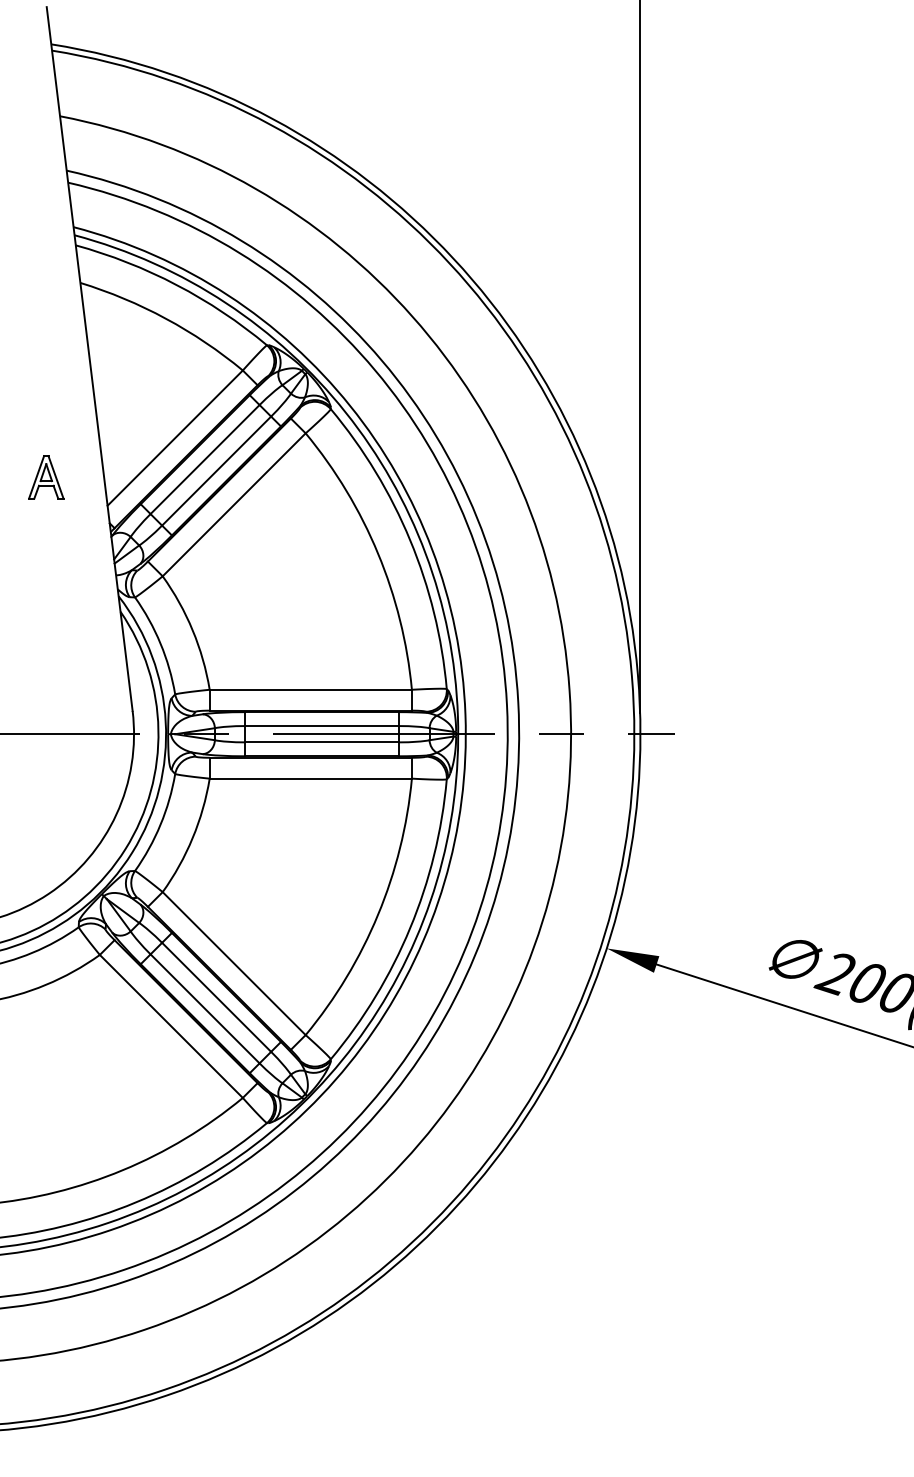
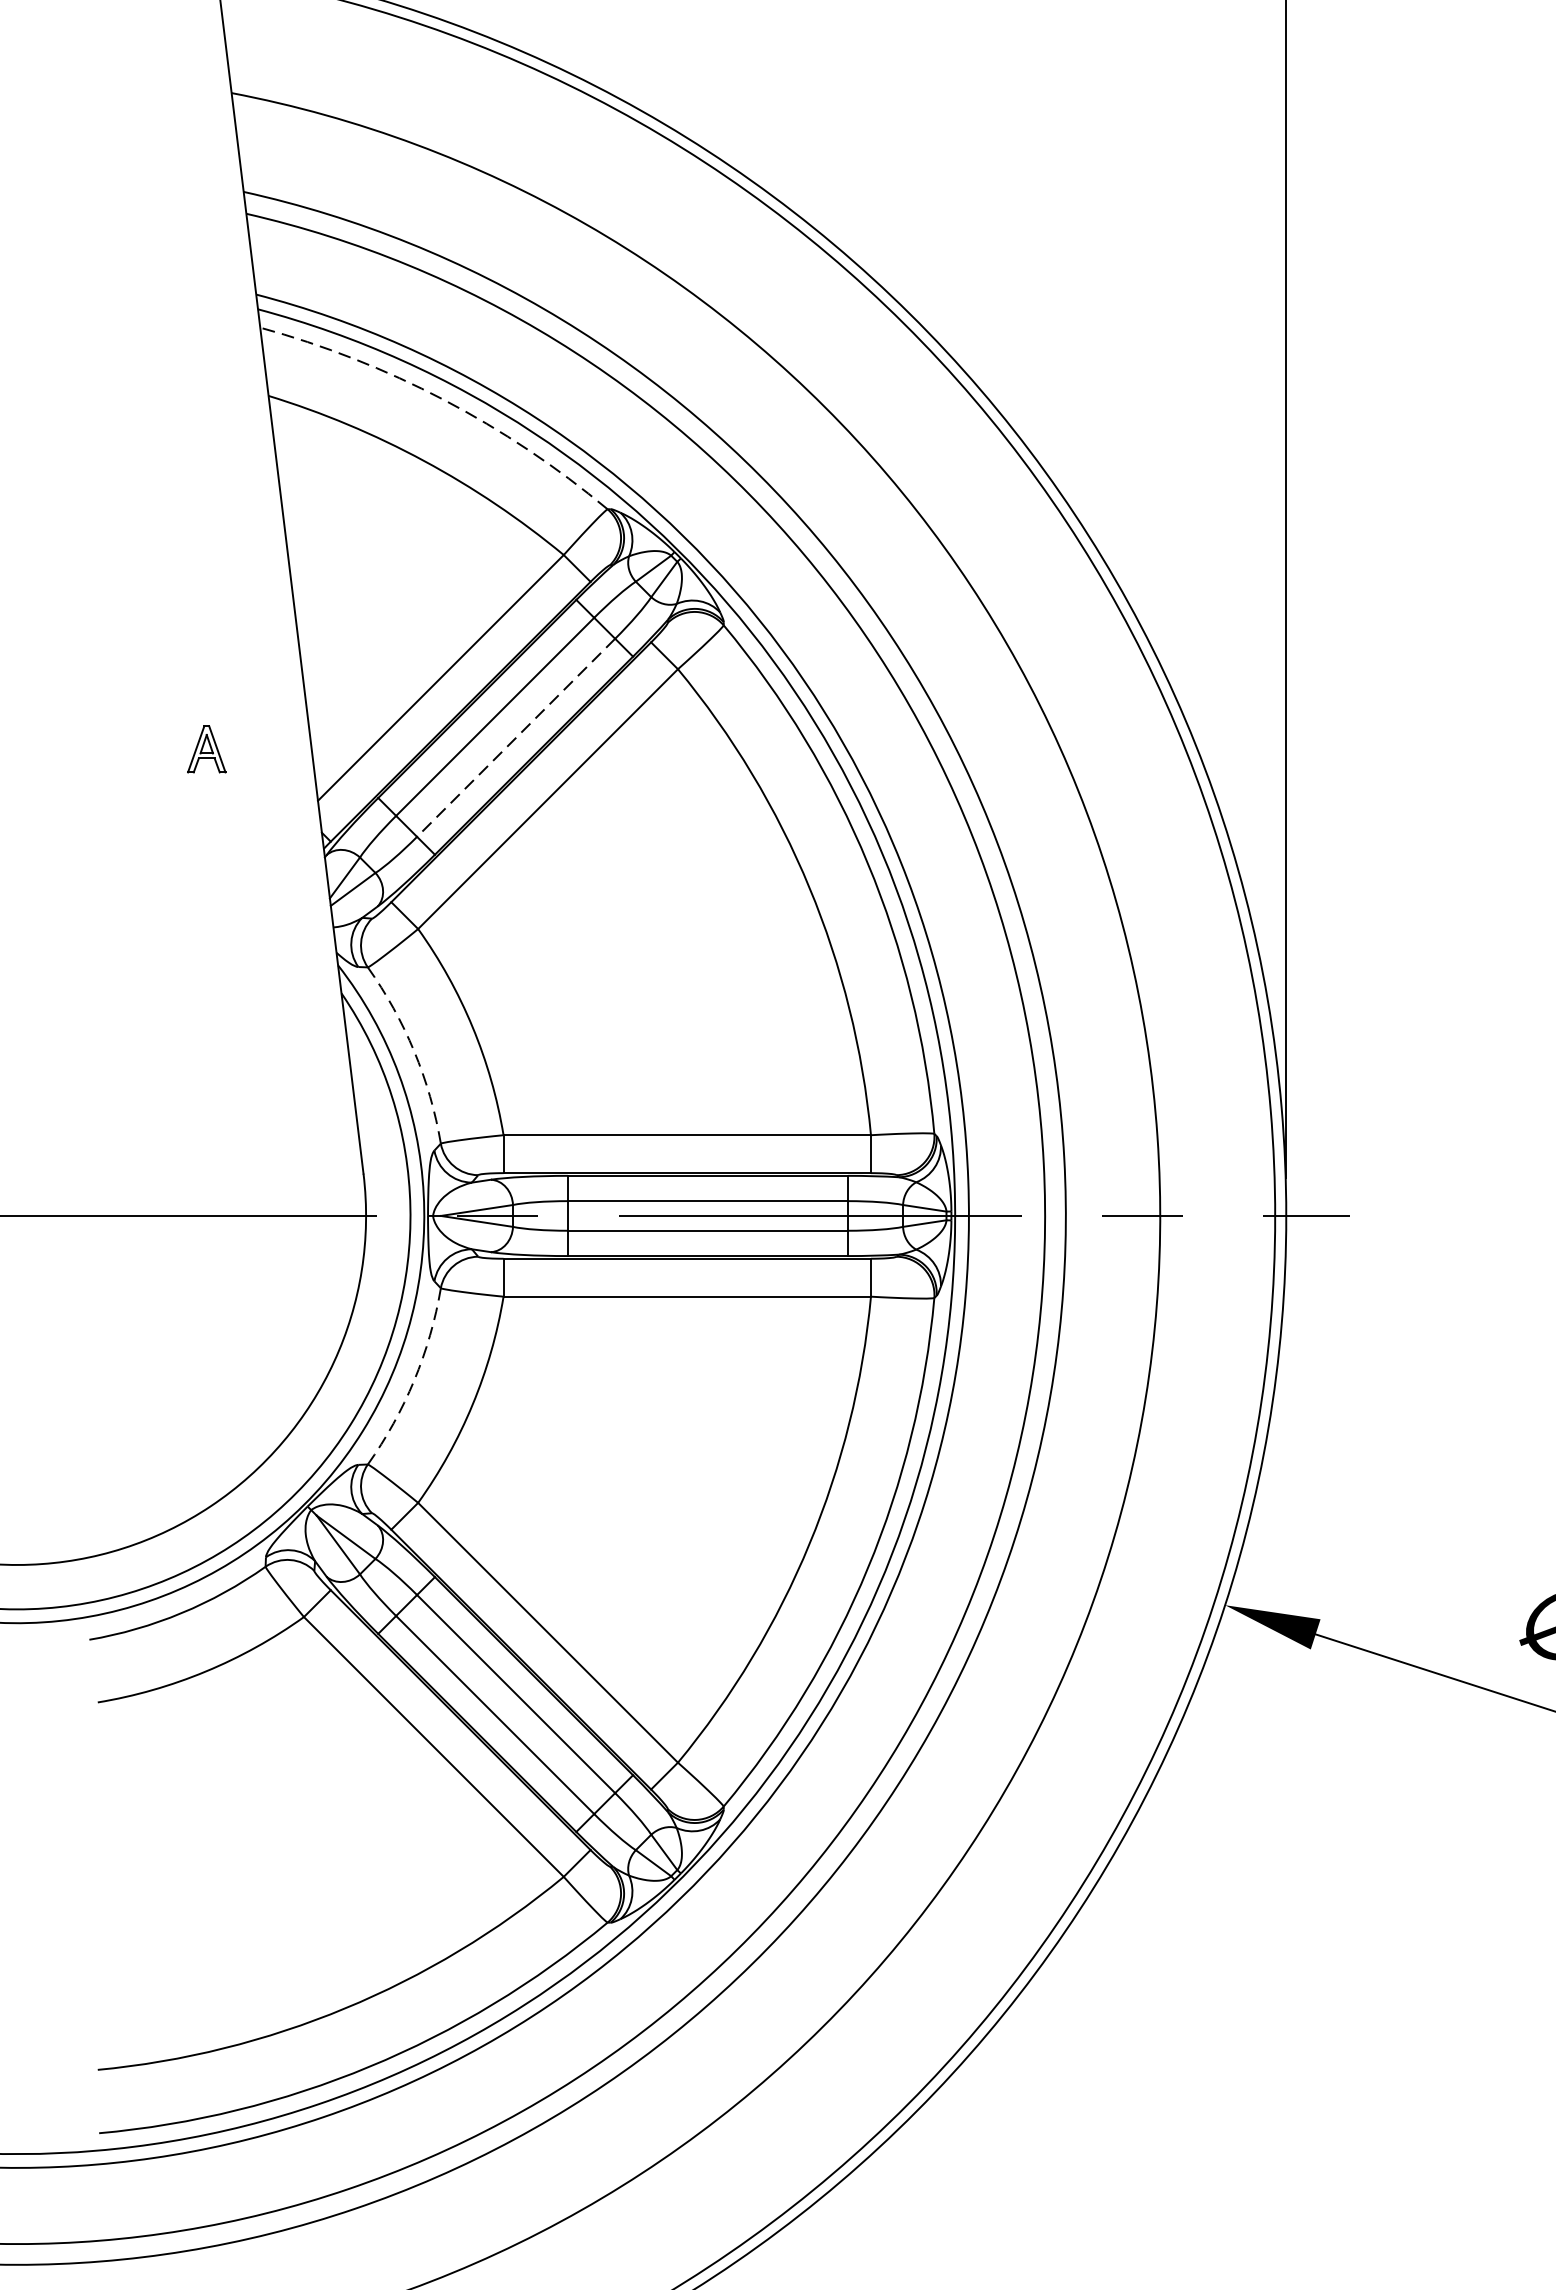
arc: (176, 285) -> (443, 400), solid -> dashed
line: (216, 471) -> (515, 738), solid -> dashed
part: (46, 477) -> (206, 749), size x0.6
arc: (160, 643) -> (414, 1051), solid -> dashed
arc: (160, 824) -> (414, 1380), solid -> dashed

